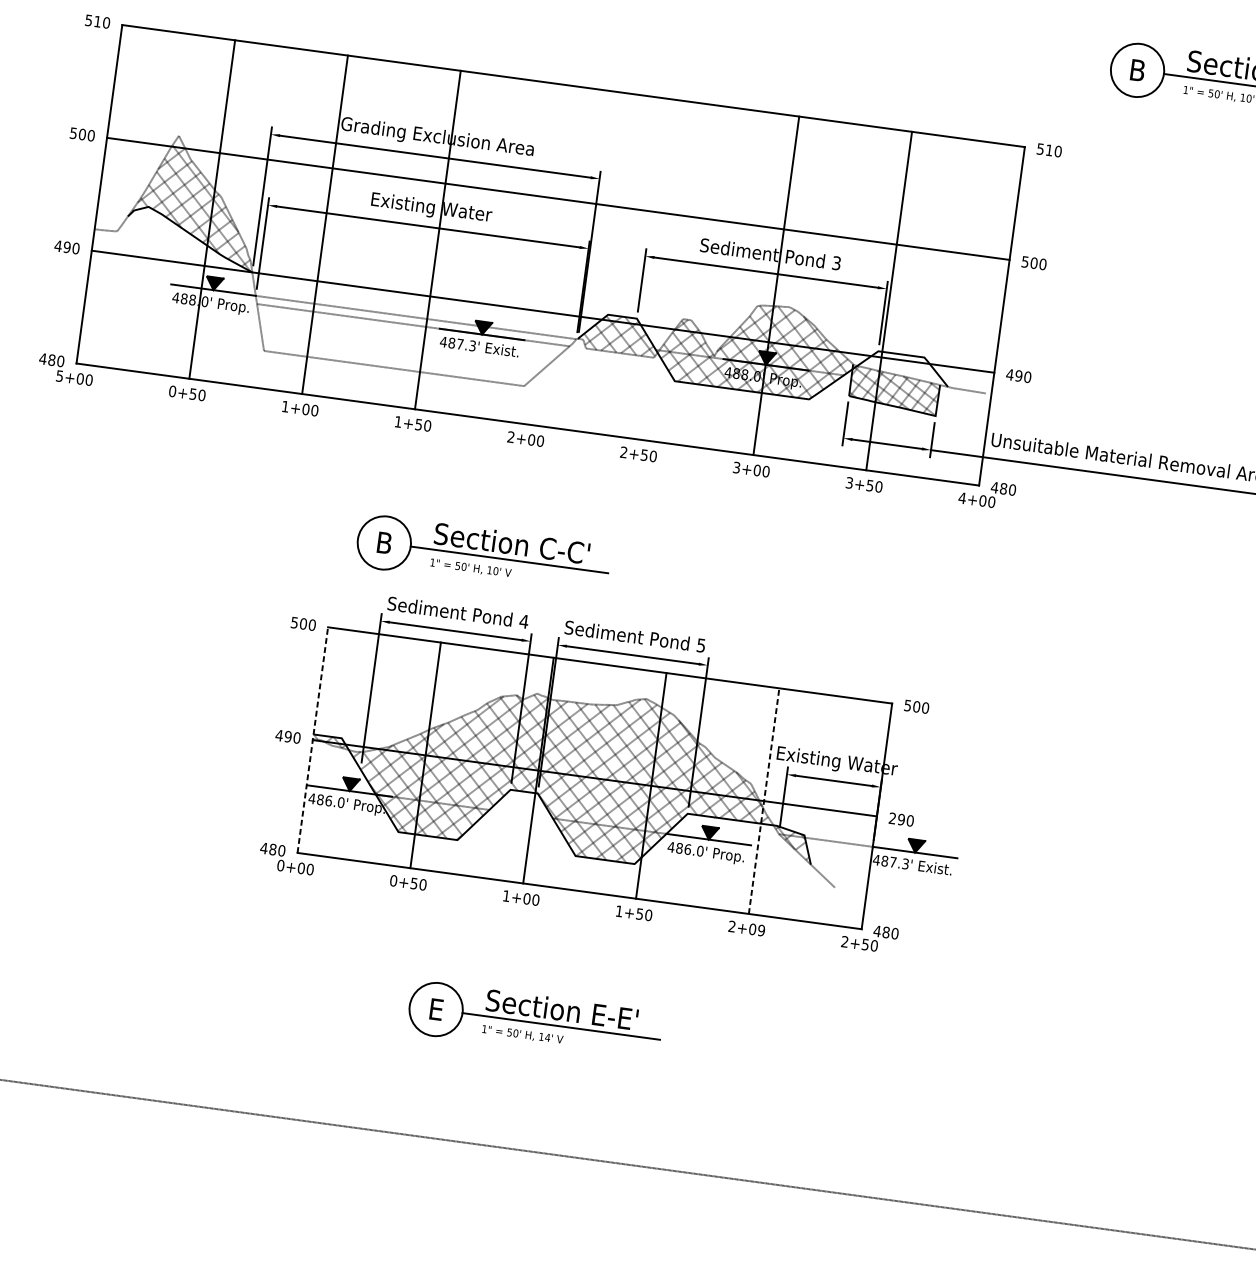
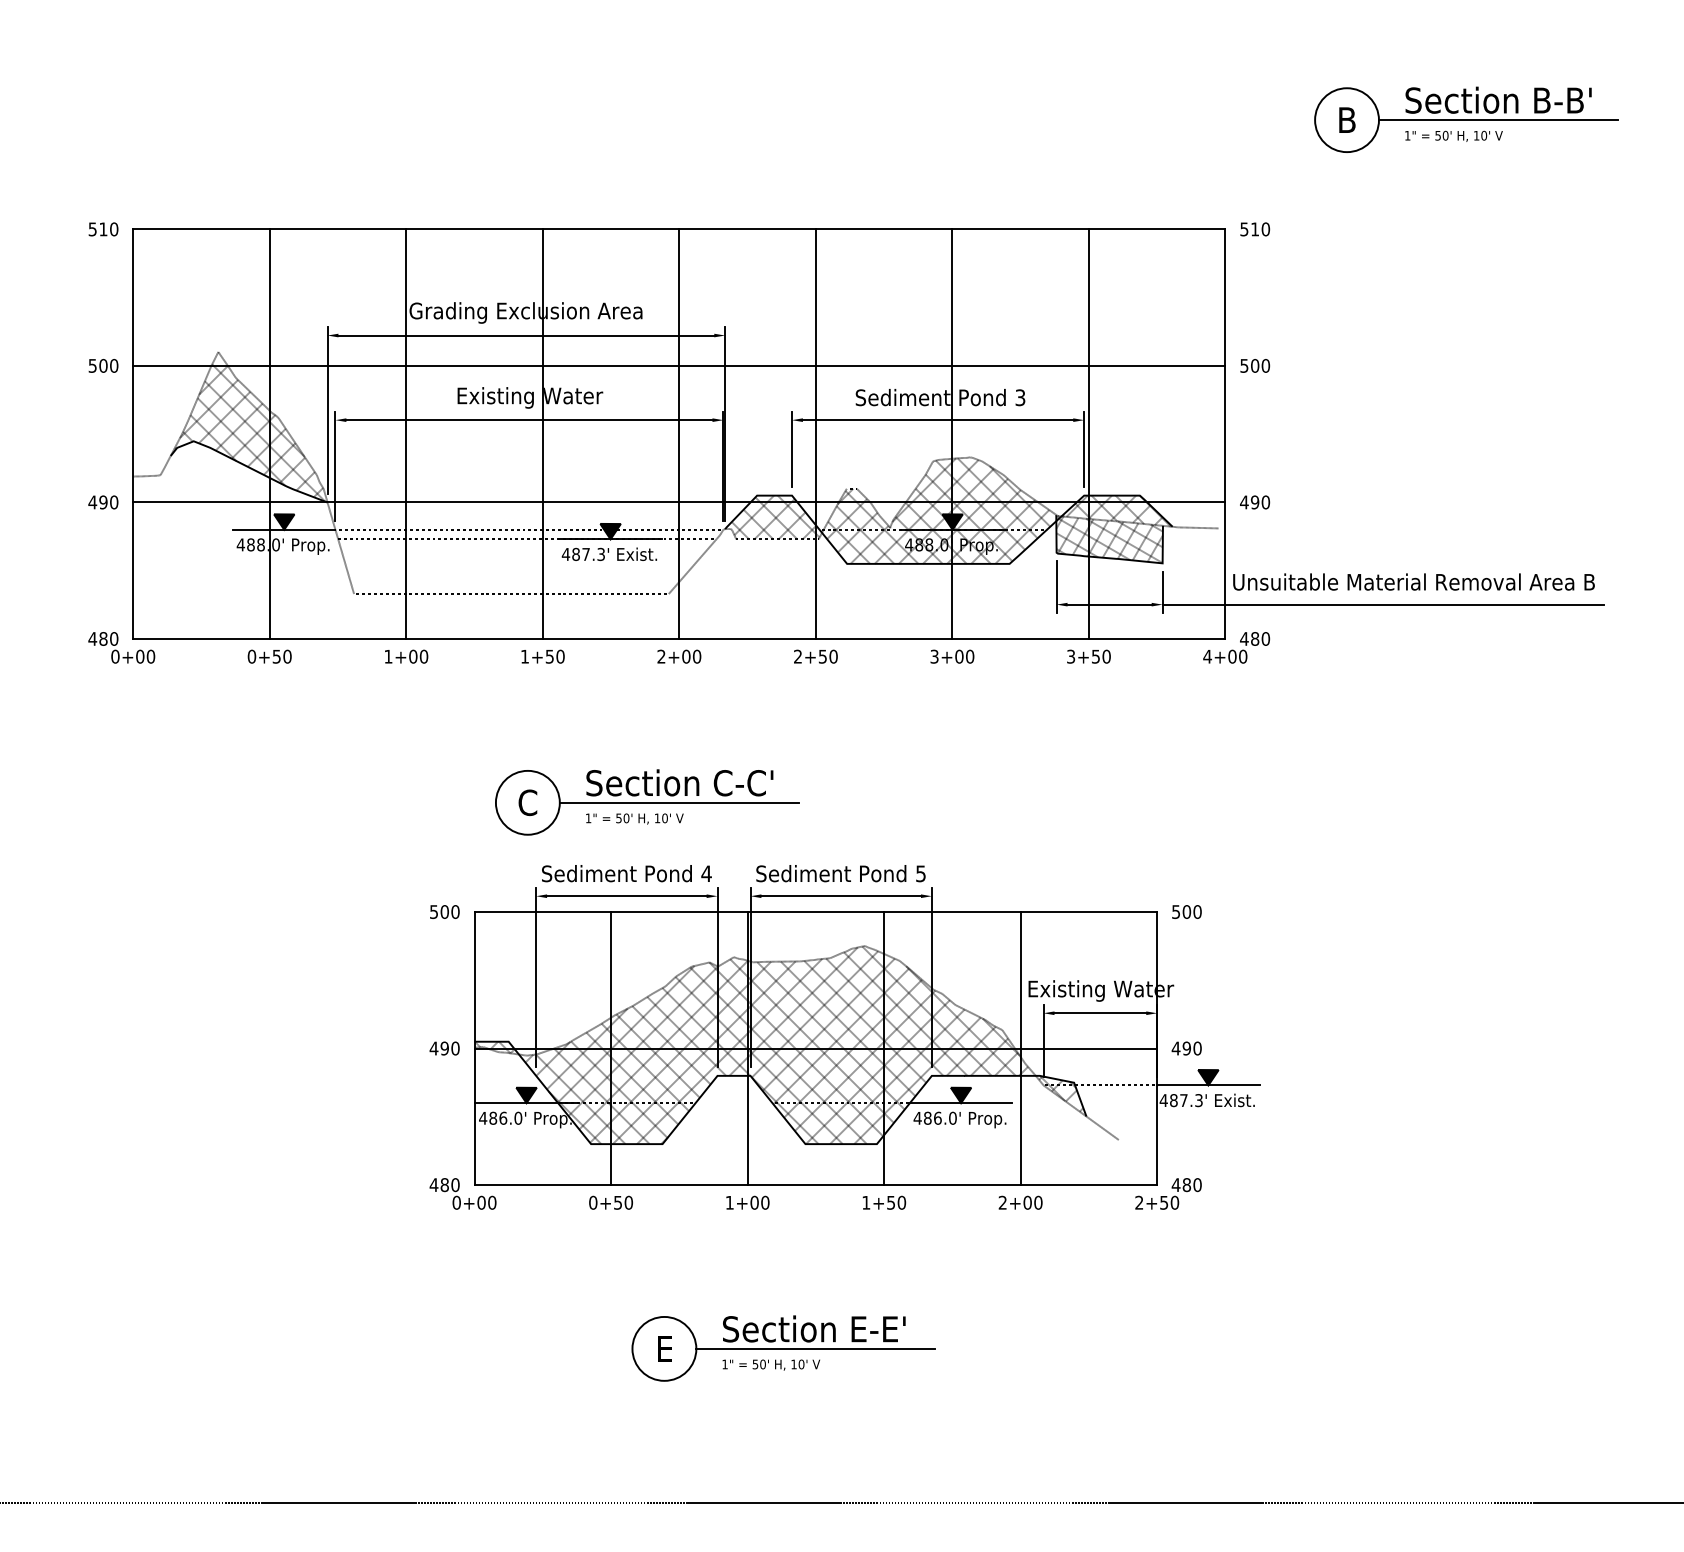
line: (550, 254) -> (679, 433), added
line: (663, 269) -> (815, 433), added
hatch: (903, 367) -> (1116, 510), added
text: (59, 376) -> (115, 656), 5+00 -> 0+00
text: (384, 542) -> (527, 802), B -> C
line: (312, 740) -> (474, 1048), dashed -> solid
line: (763, 801) -> (1020, 1048), dashed -> solid
text: (892, 818) -> (1175, 1048), 290 -> 490
text: (761, 930) -> (1038, 1202), 2+09 -> 2+00
text: (547, 1037) -> (801, 1364), 14' -> 10'

